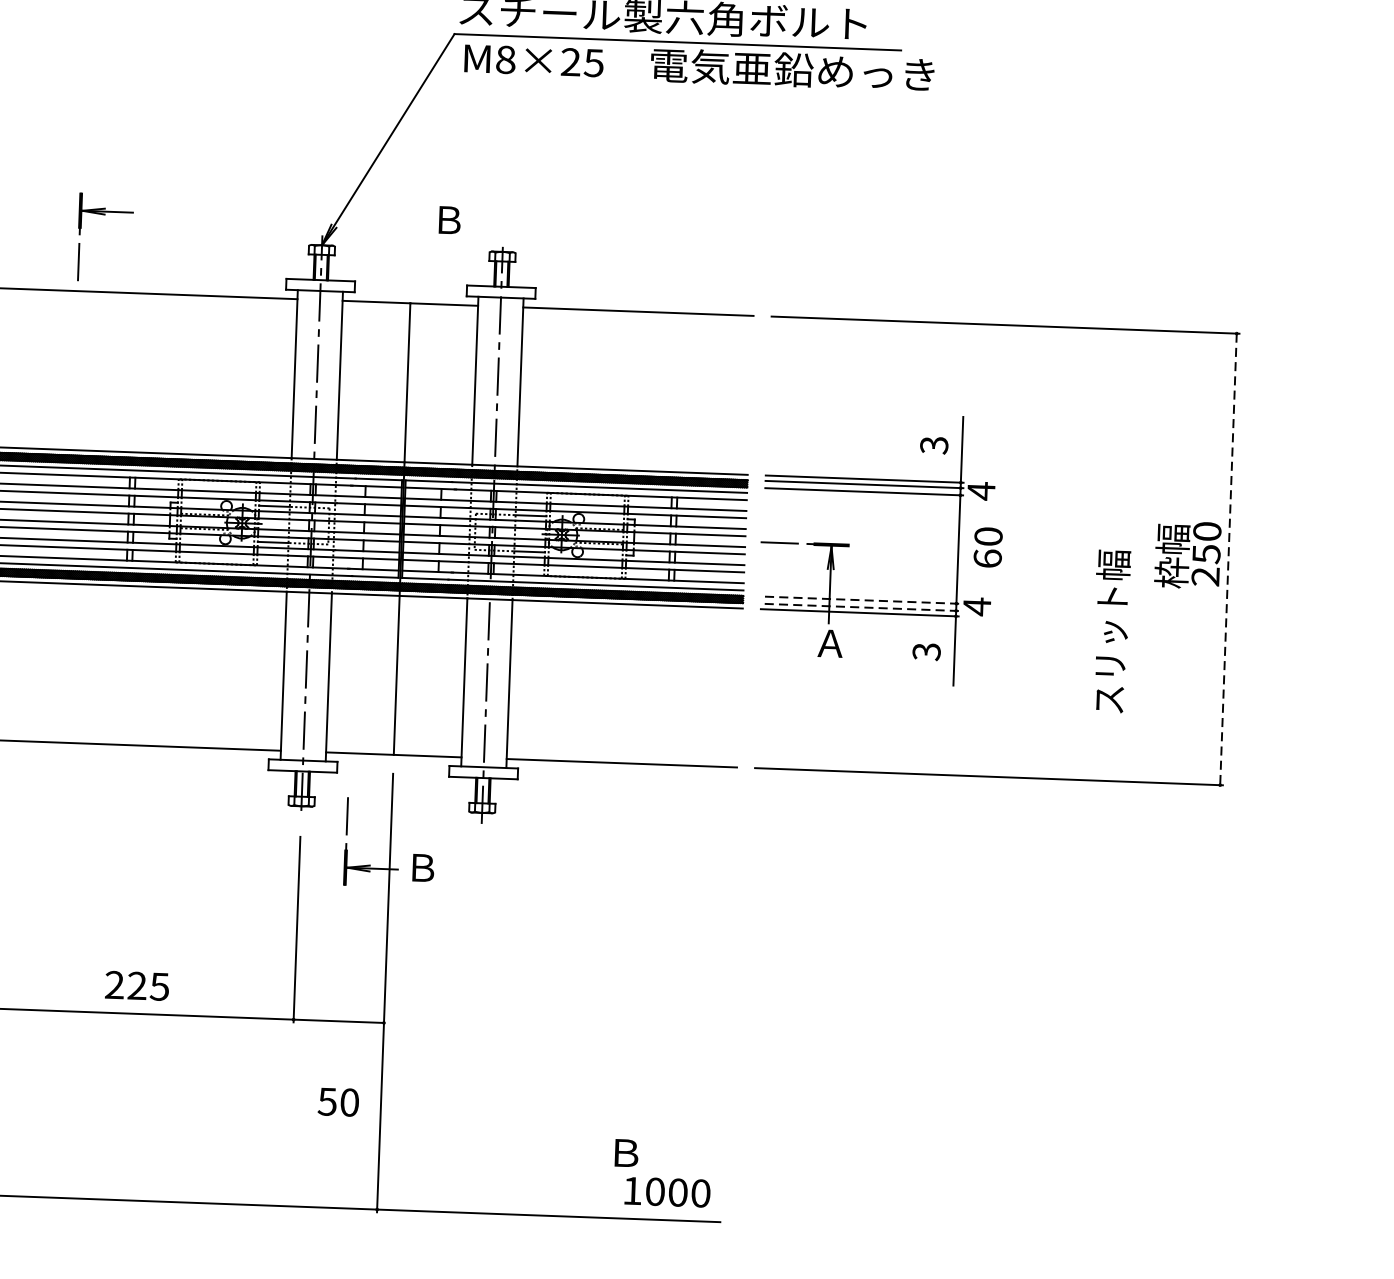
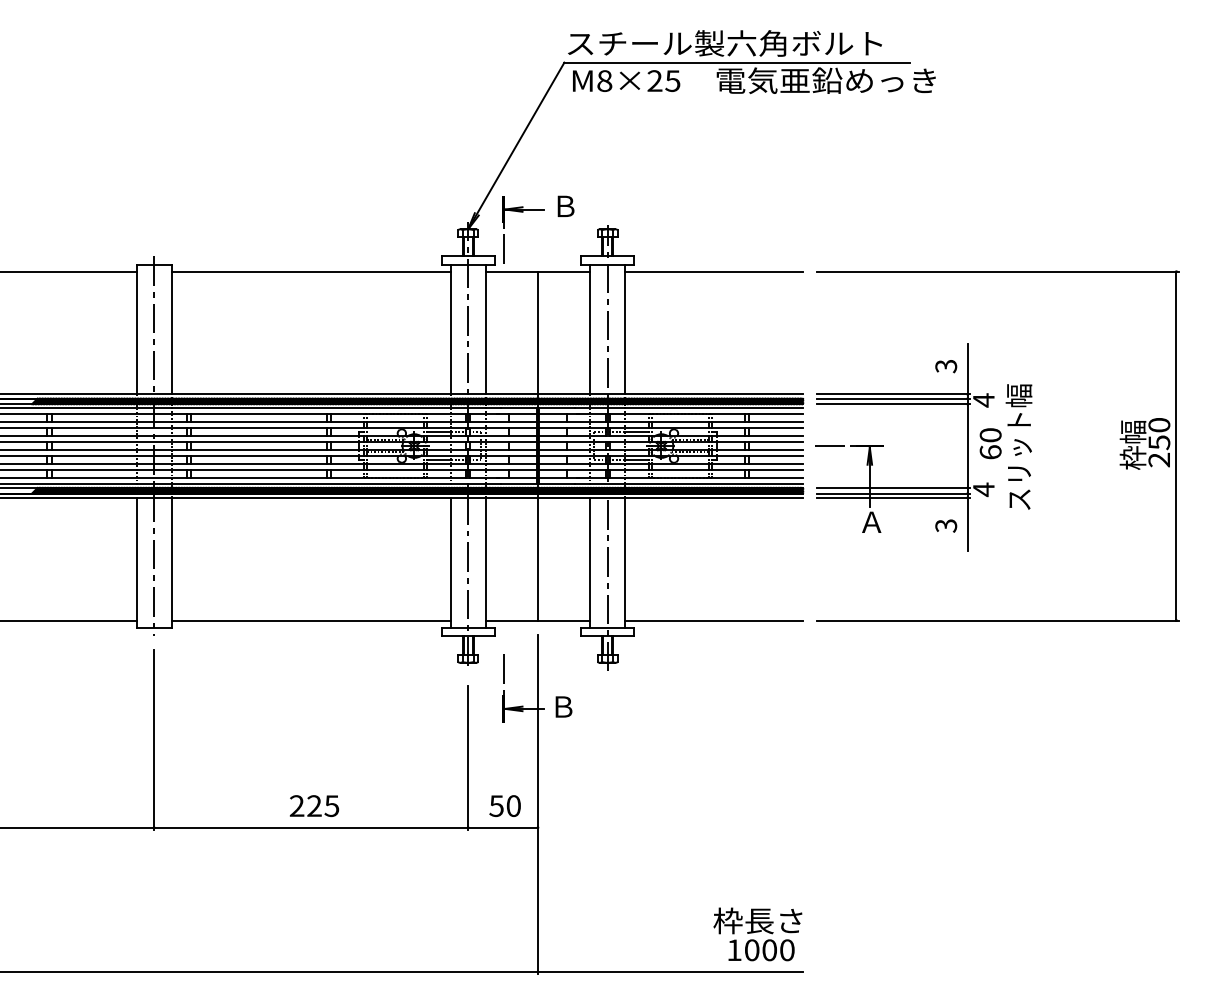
part: (105, 215) -> (523, 212), moved
line: (1228, 559) -> (1176, 446), dashed -> solid
line: (859, 599) -> (892, 487), dashed -> solid
line: (858, 607) -> (892, 493), dashed -> solid
text: (1110, 630) -> (1018, 446), moved
text: (137, 985) -> (314, 805), moved
text: (337, 1101) -> (504, 805), moved
text: (663, 1153) -> (757, 920), Ｂ -> 枠長さ

